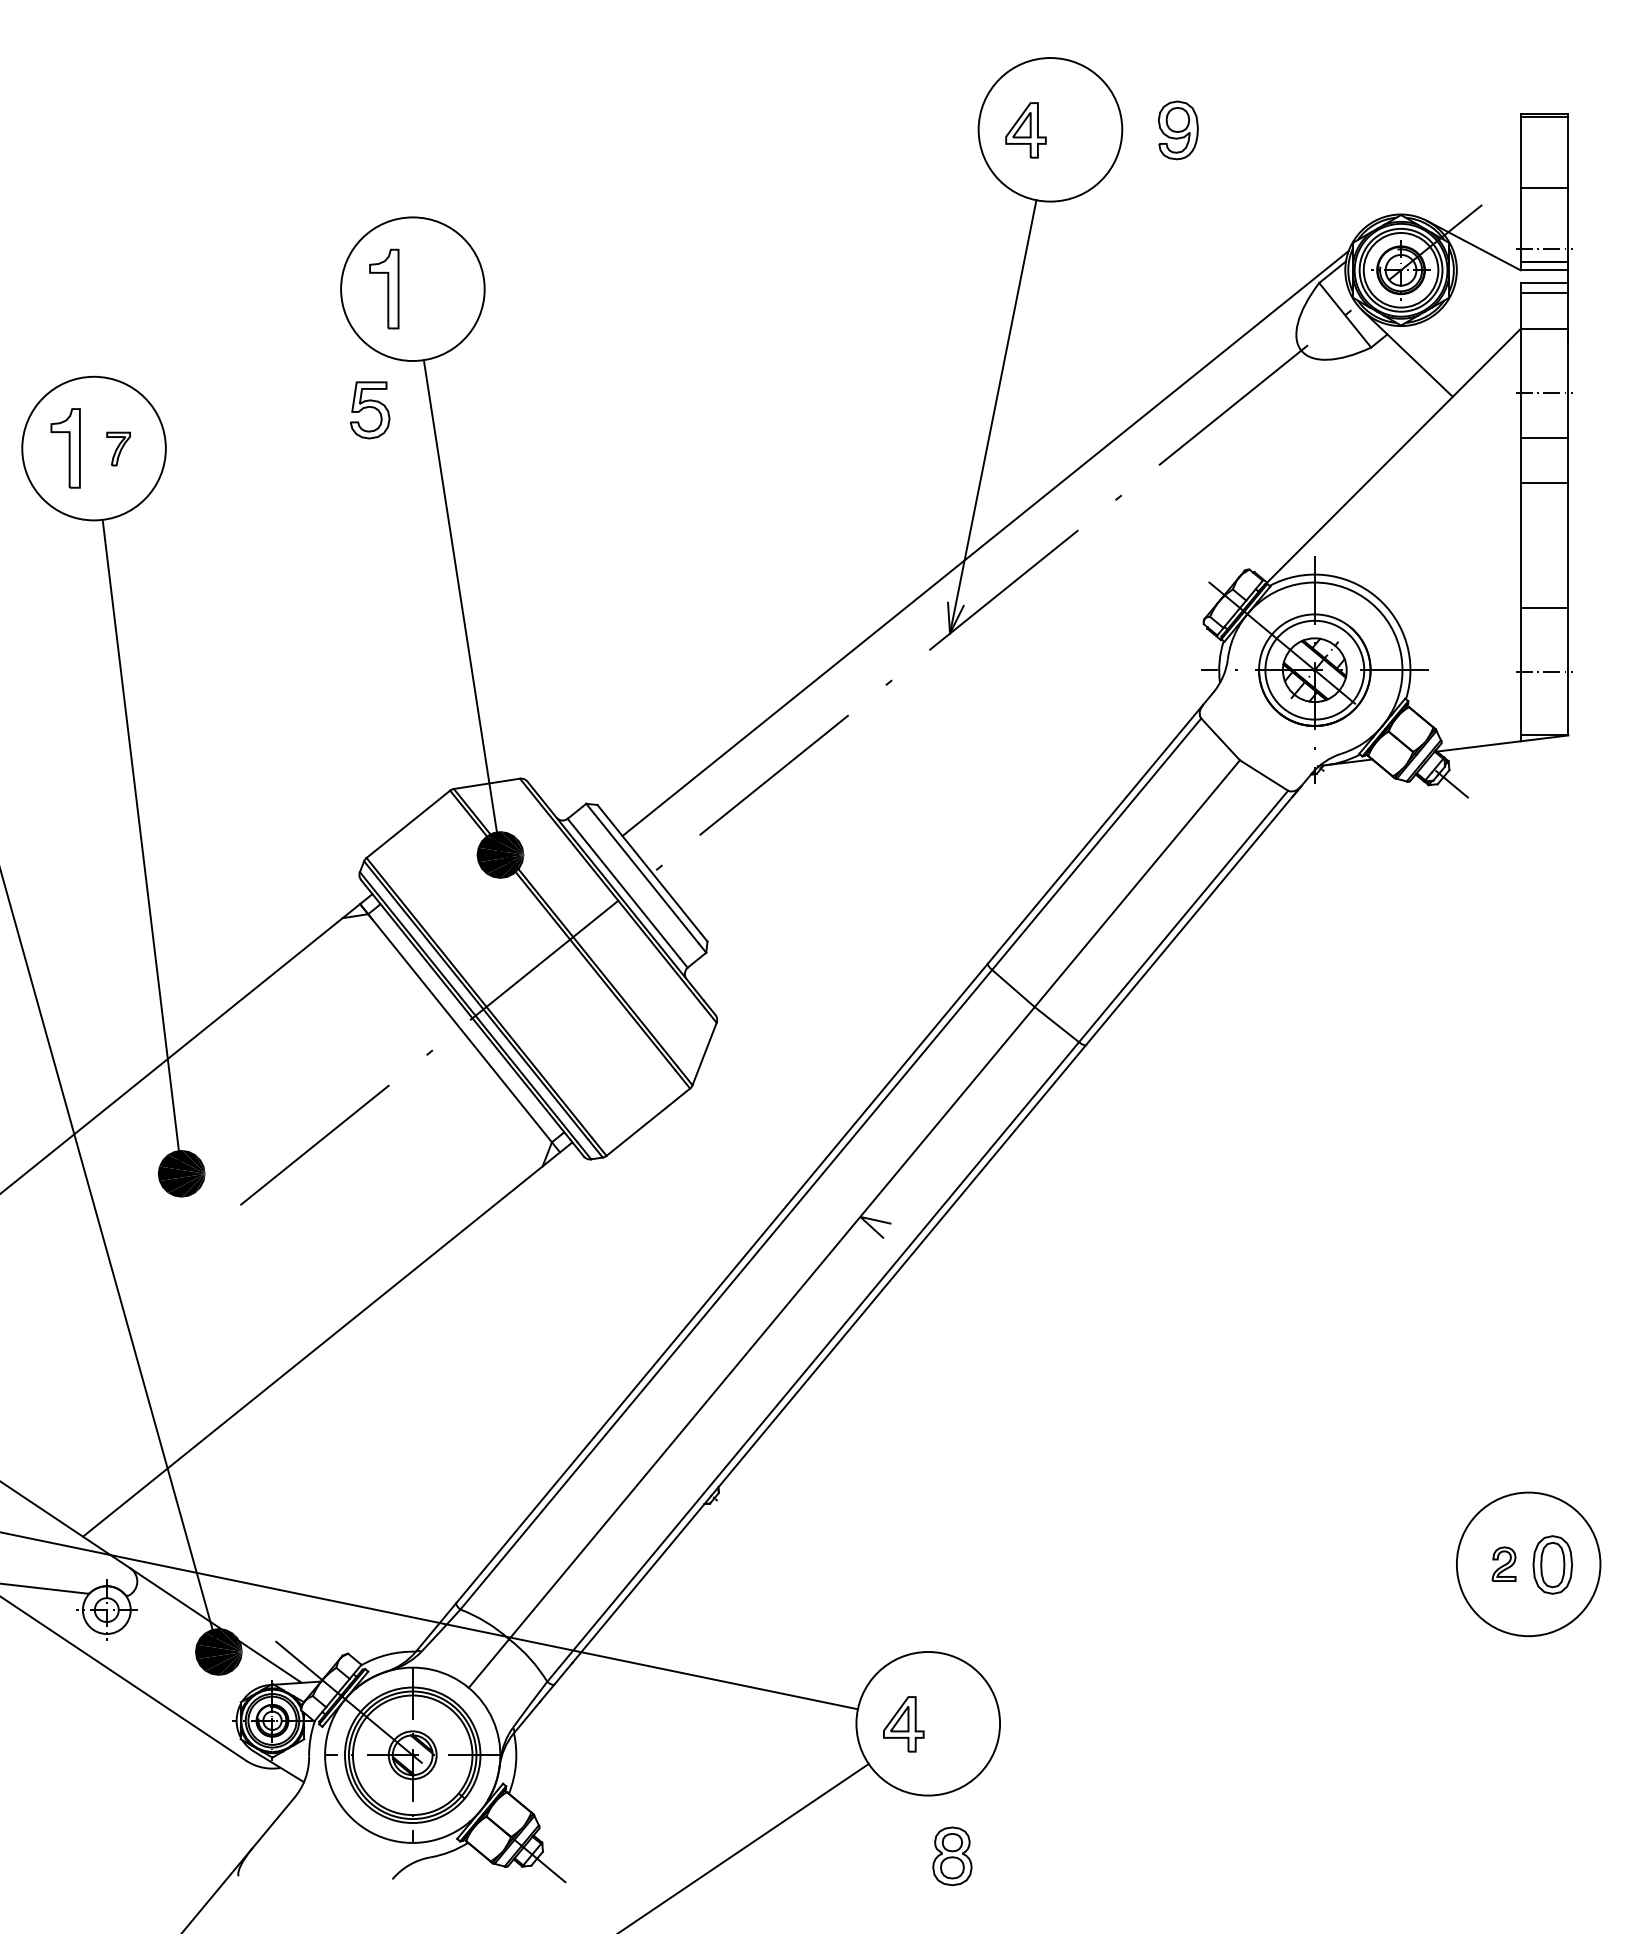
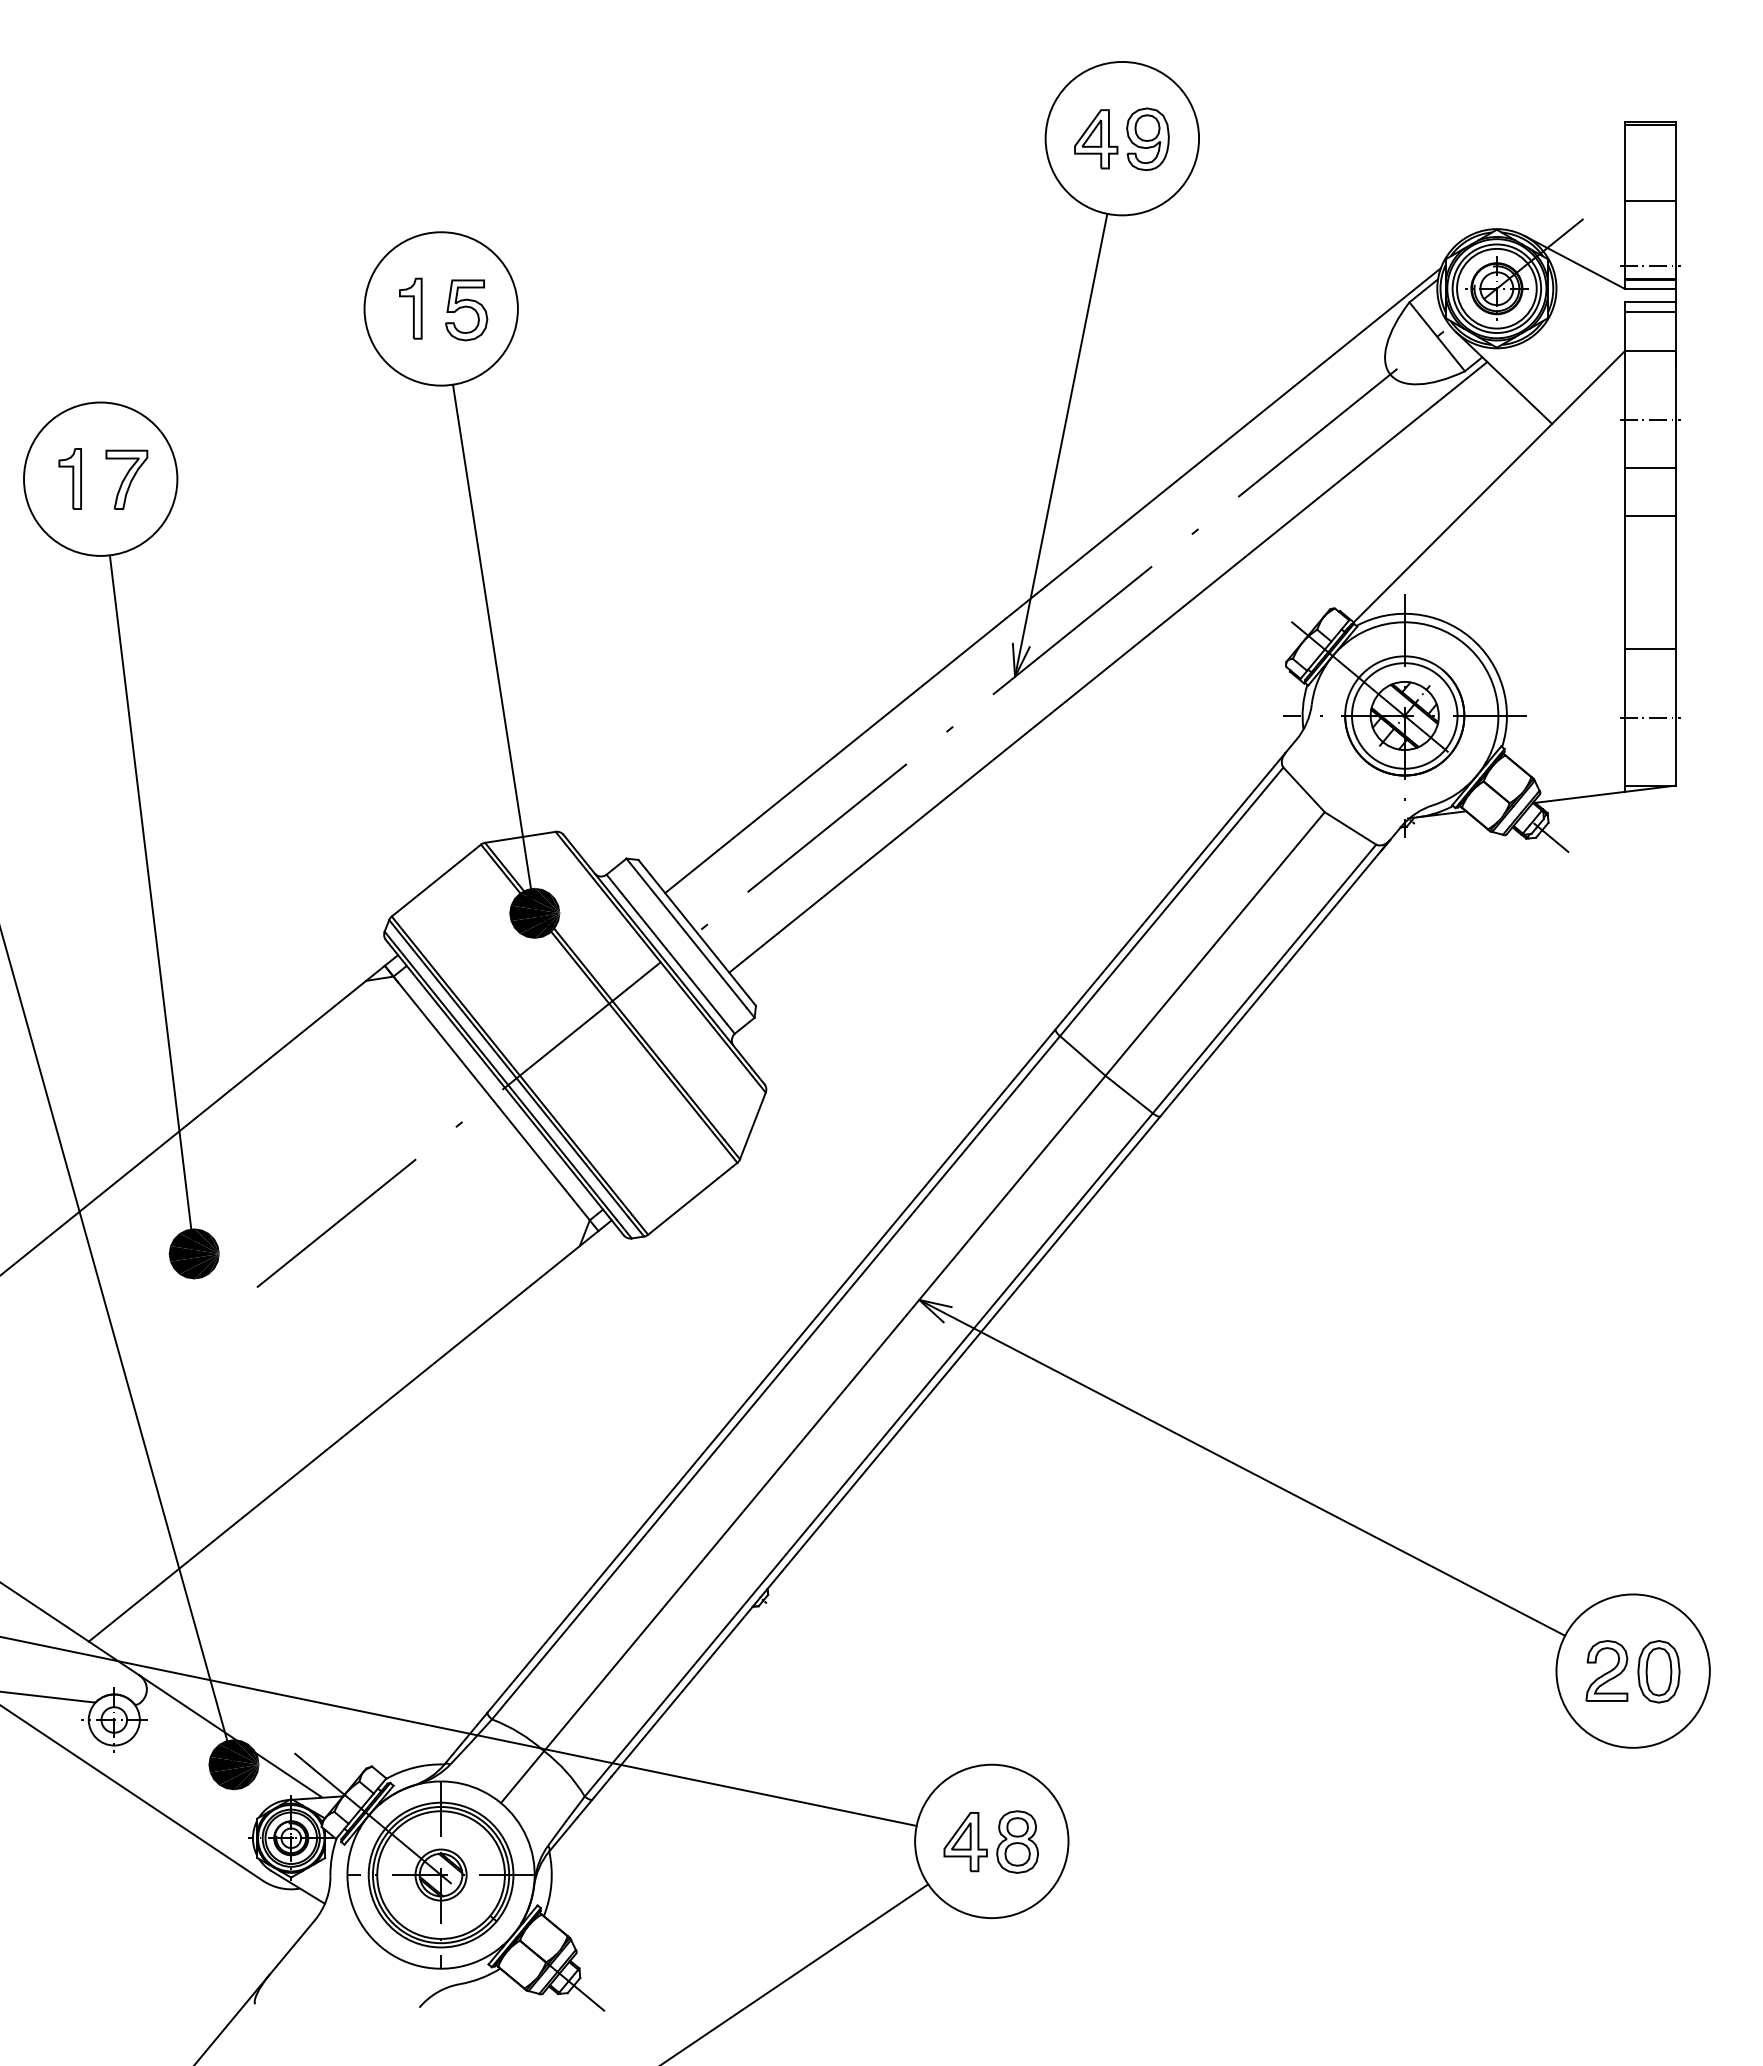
part: (1177, 129) -> (1147, 138), moved
part: (384, 288) -> (410, 308), size x0.71
part: (370, 410) -> (466, 310), moved
part: (64, 447) -> (69, 478), size x0.71
part: (118, 448) -> (126, 479), size x1.67
line: (1037, 624) -> (1108, 667), added
line: (1162, 1373) -> (1242, 1467), added
part: (1503, 1563) -> (1606, 1670), size x1.67
part: (952, 1855) -> (1017, 1841), moved

